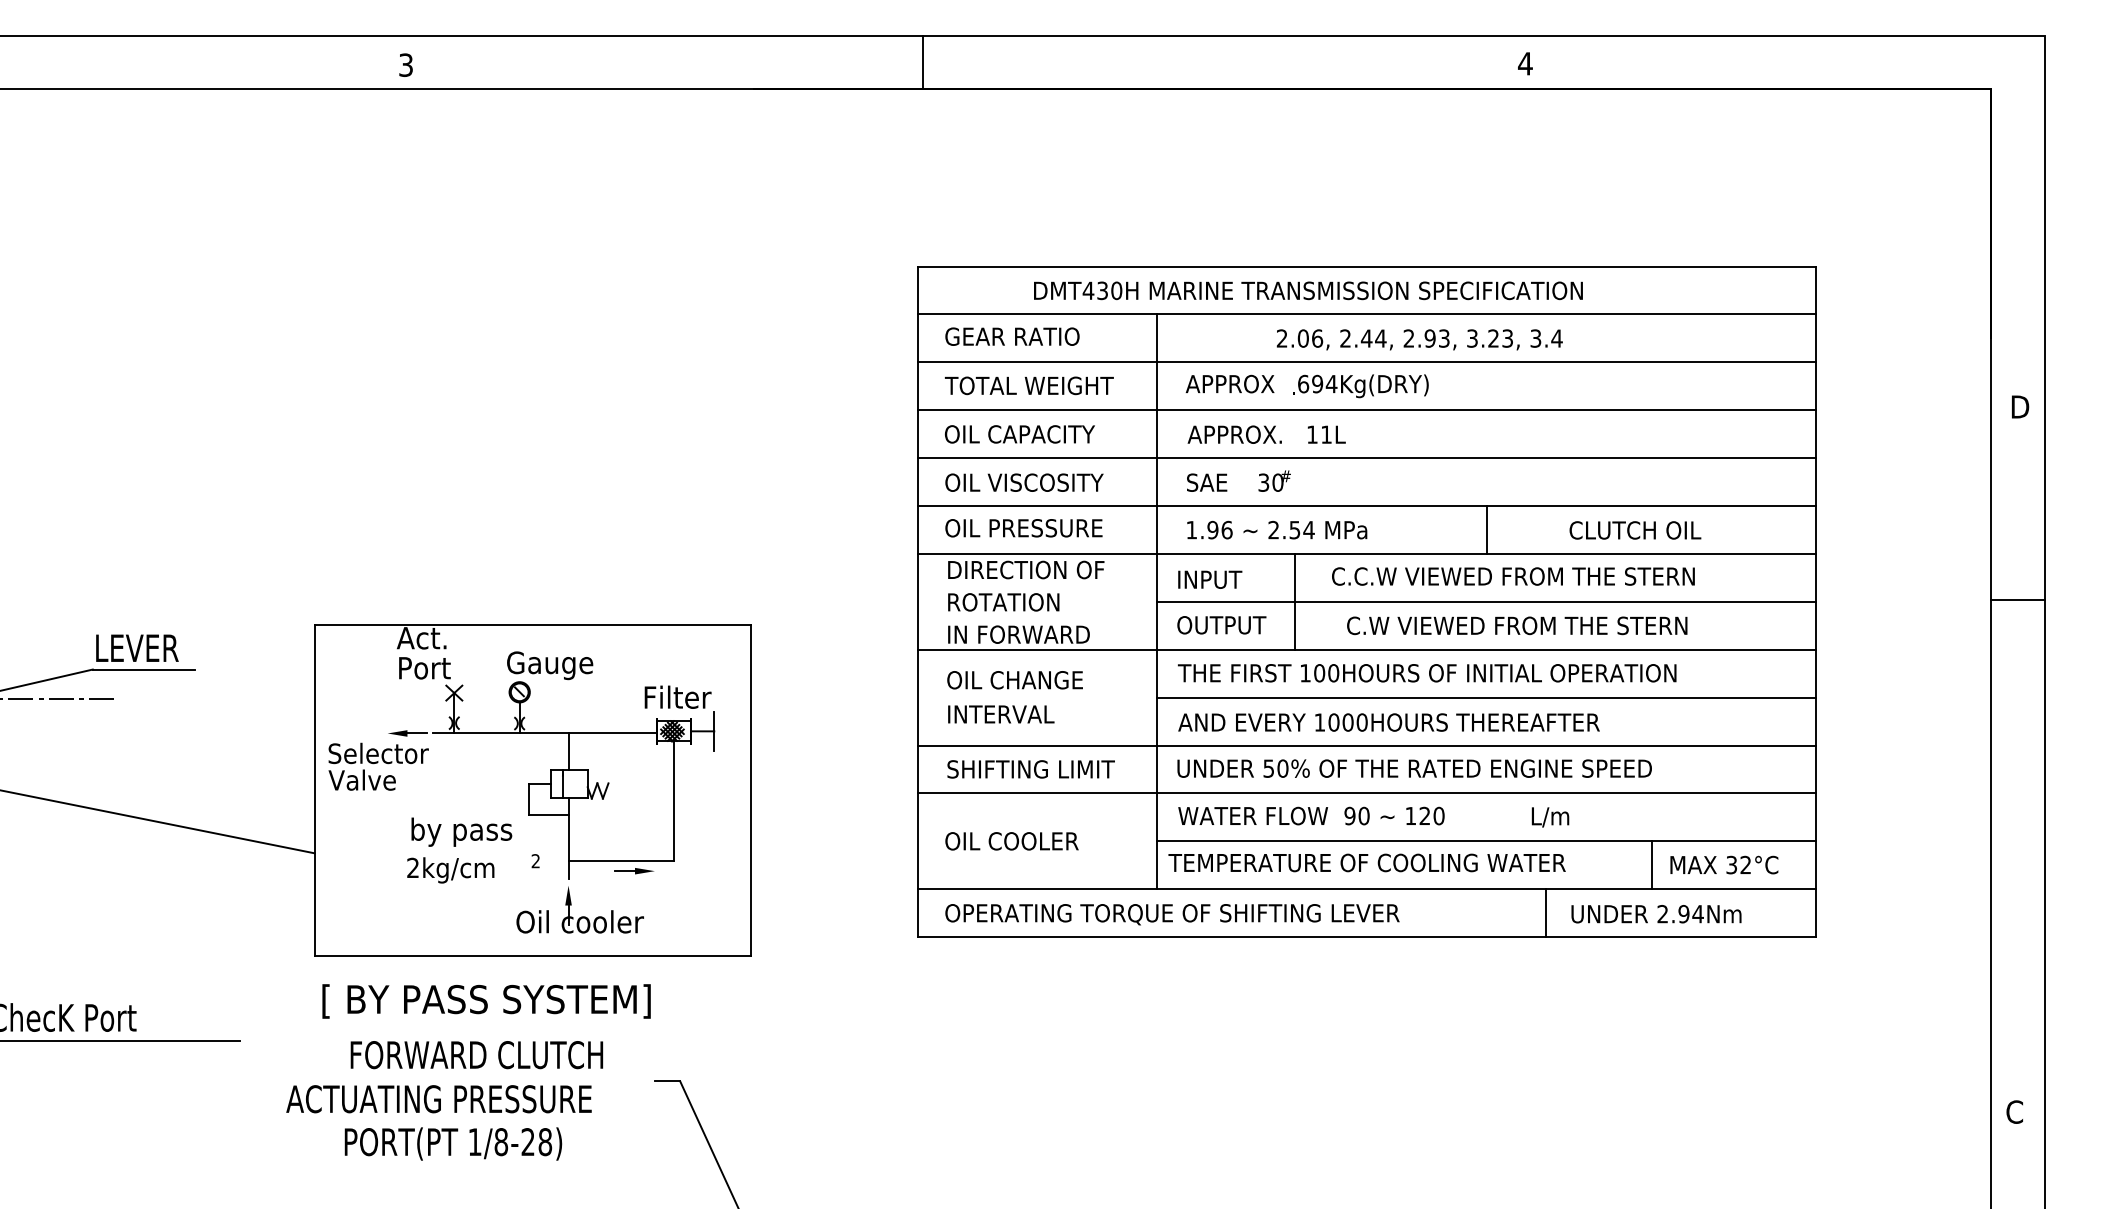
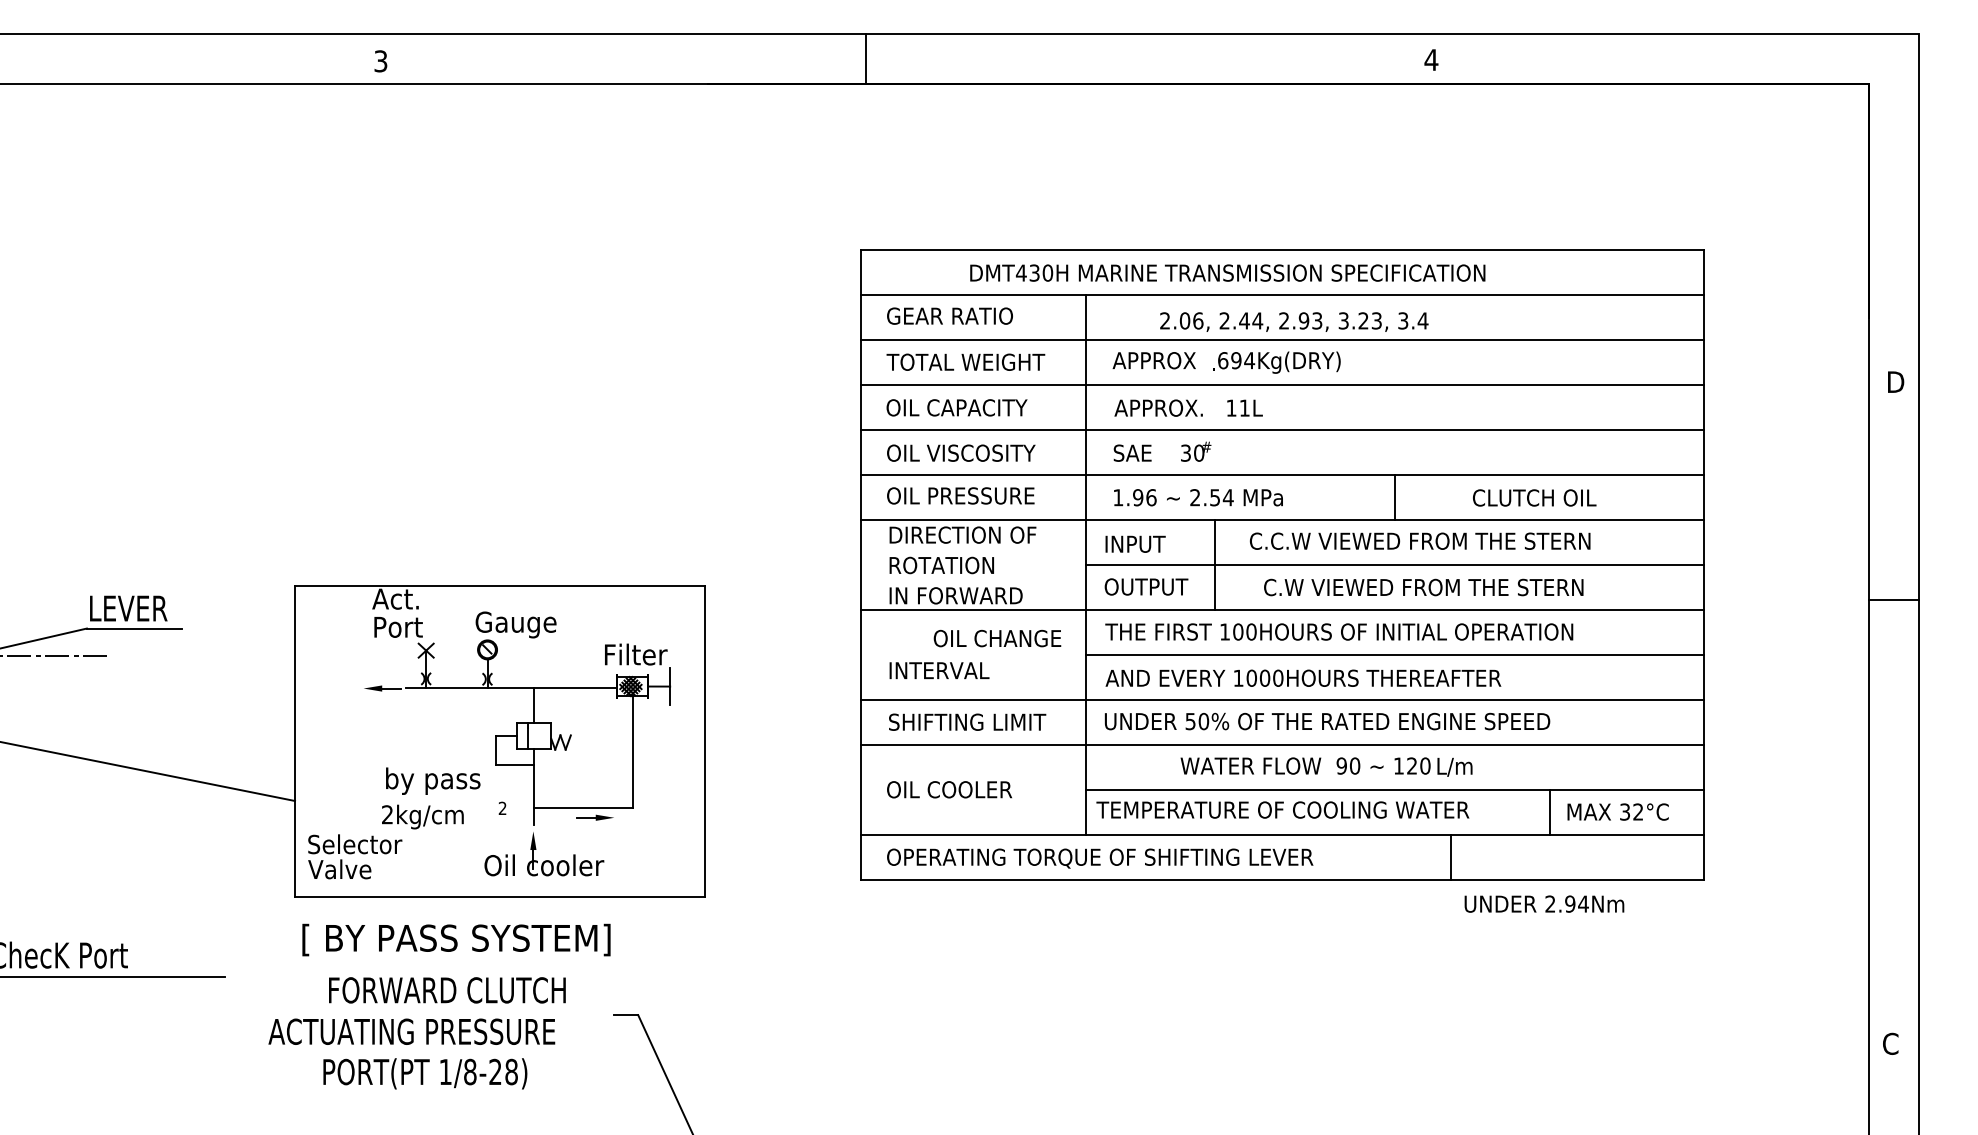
text: (1419, 339) -> (1294, 321), moved
line: (2017, 600) -> (1893, 599), moved
text: (1015, 680) -> (997, 638), moved
text: (379, 766) -> (355, 856), moved
text: (1311, 815) -> (1305, 765), moved
text: (1656, 913) -> (1544, 903), moved

